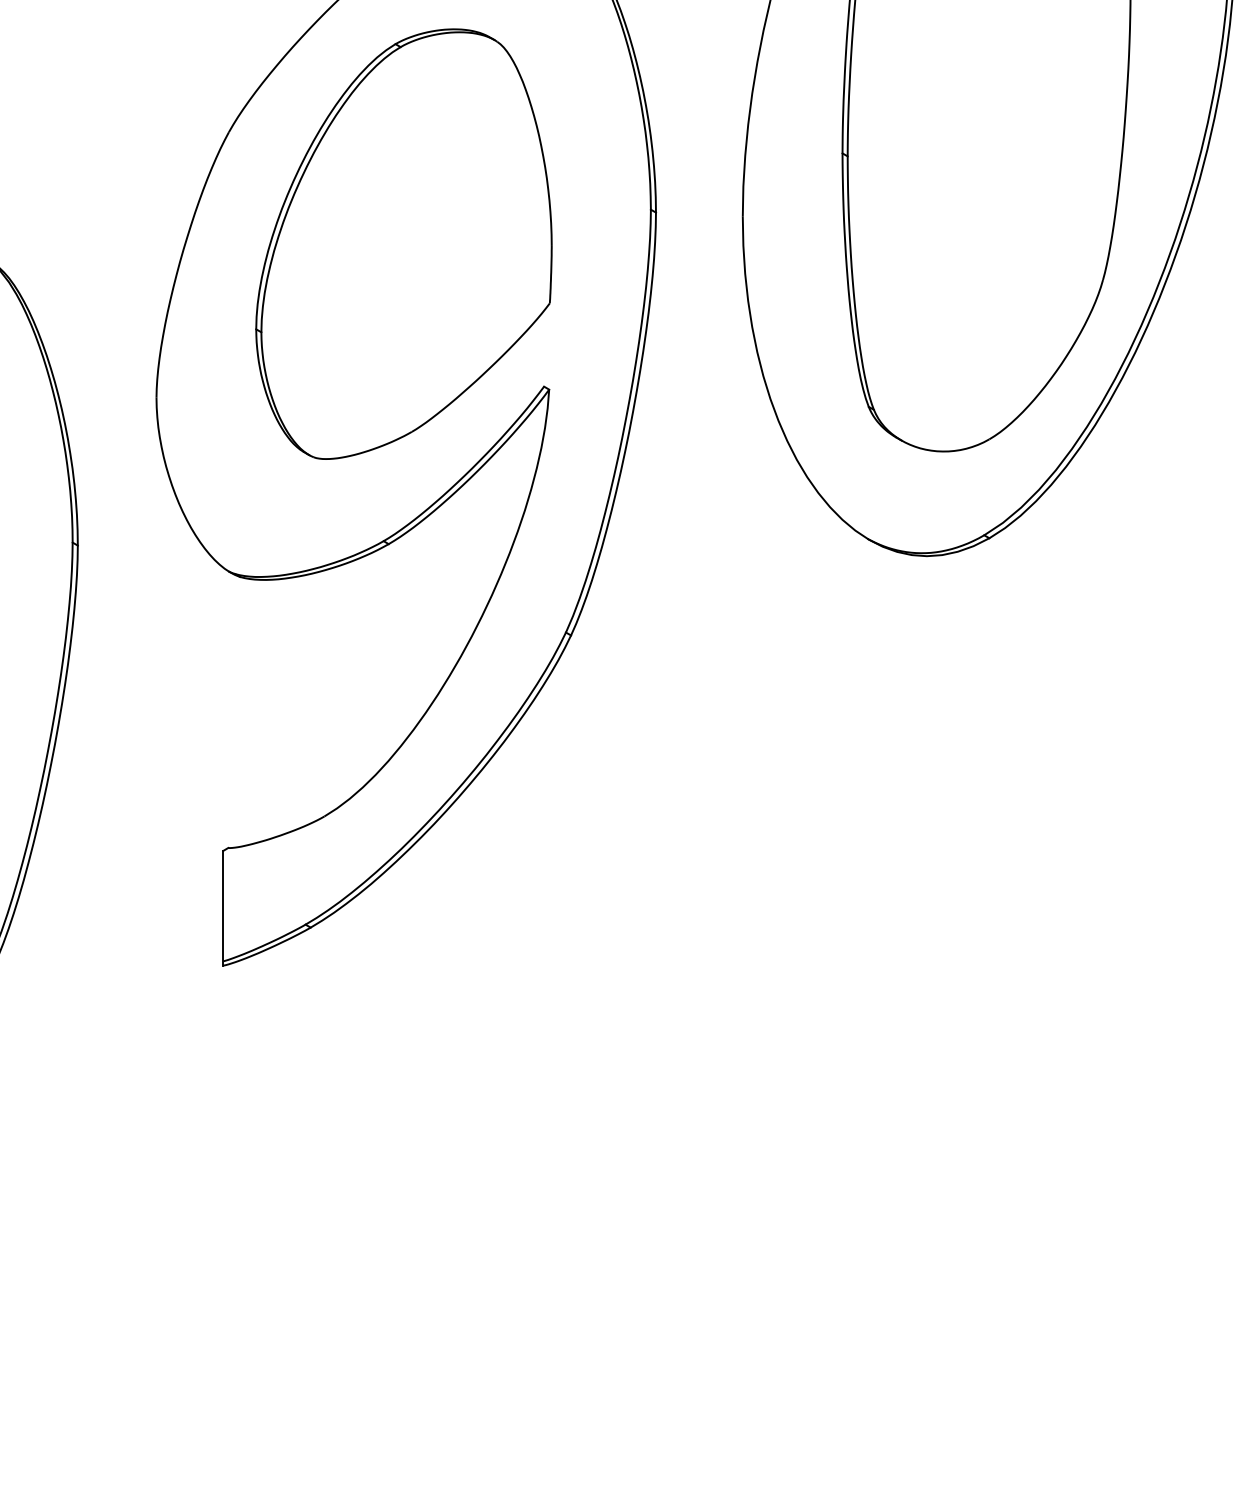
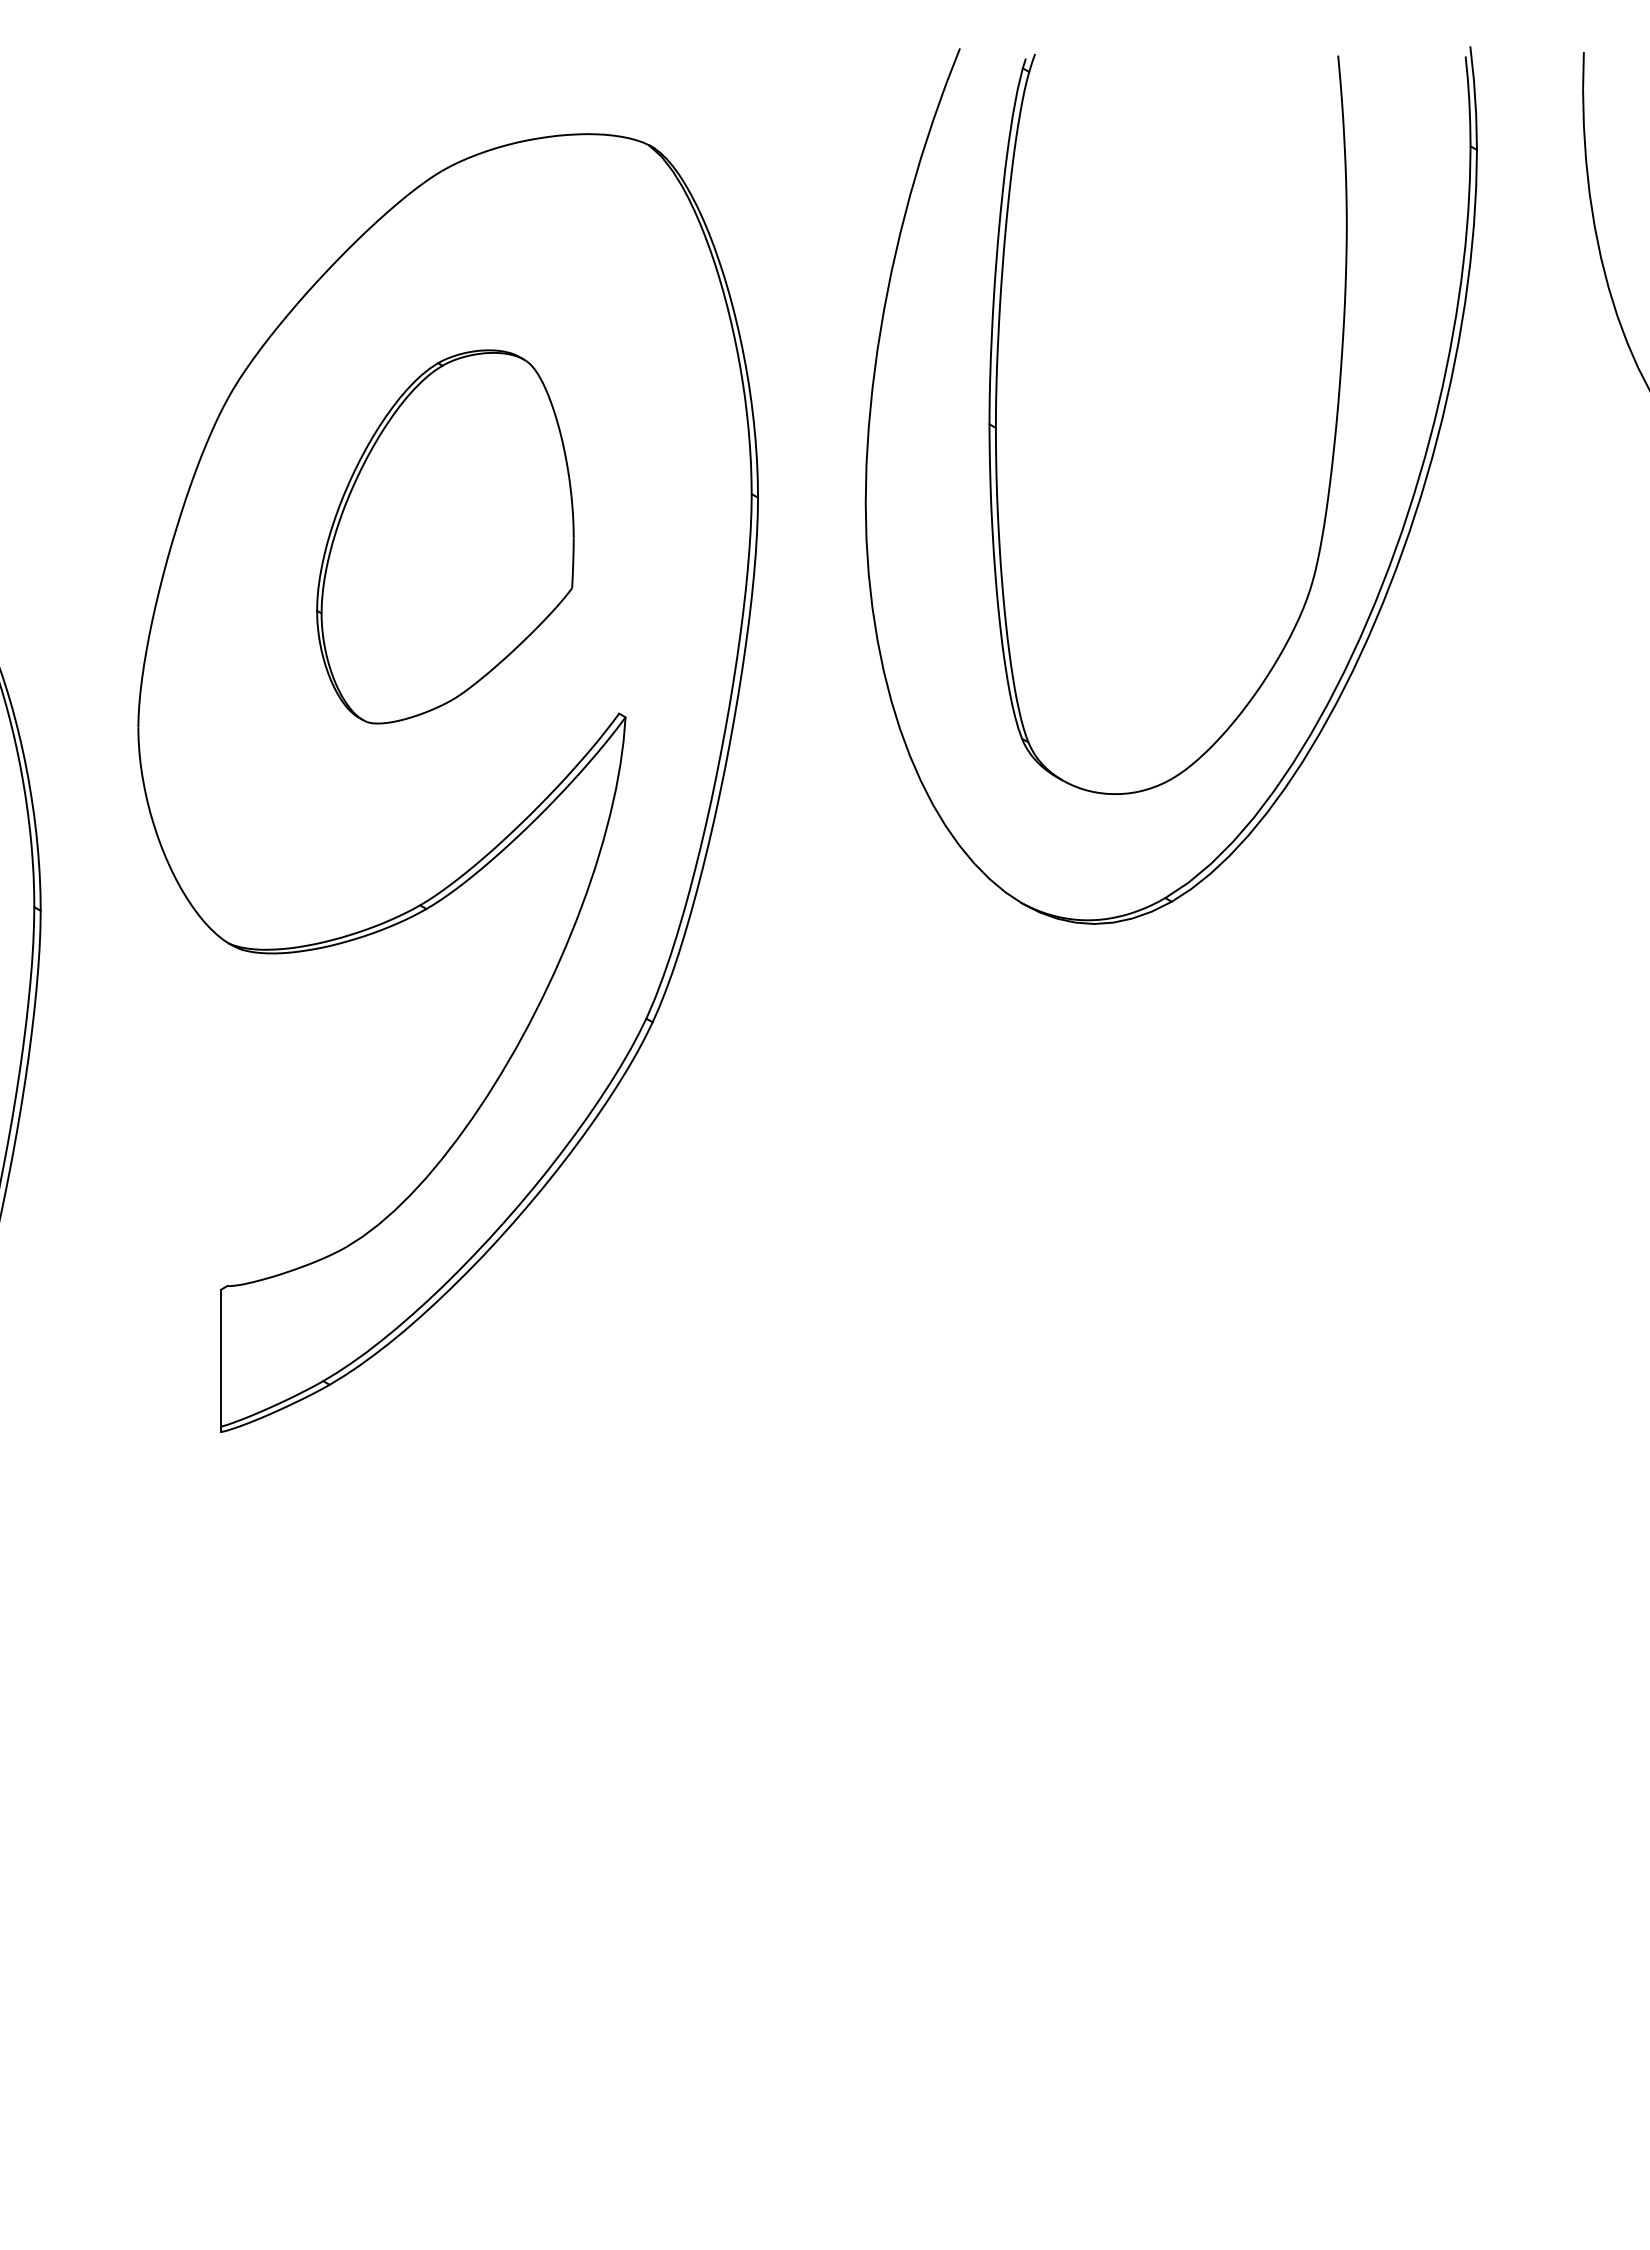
part: (404, 243) -> (445, 536), size x0.7

